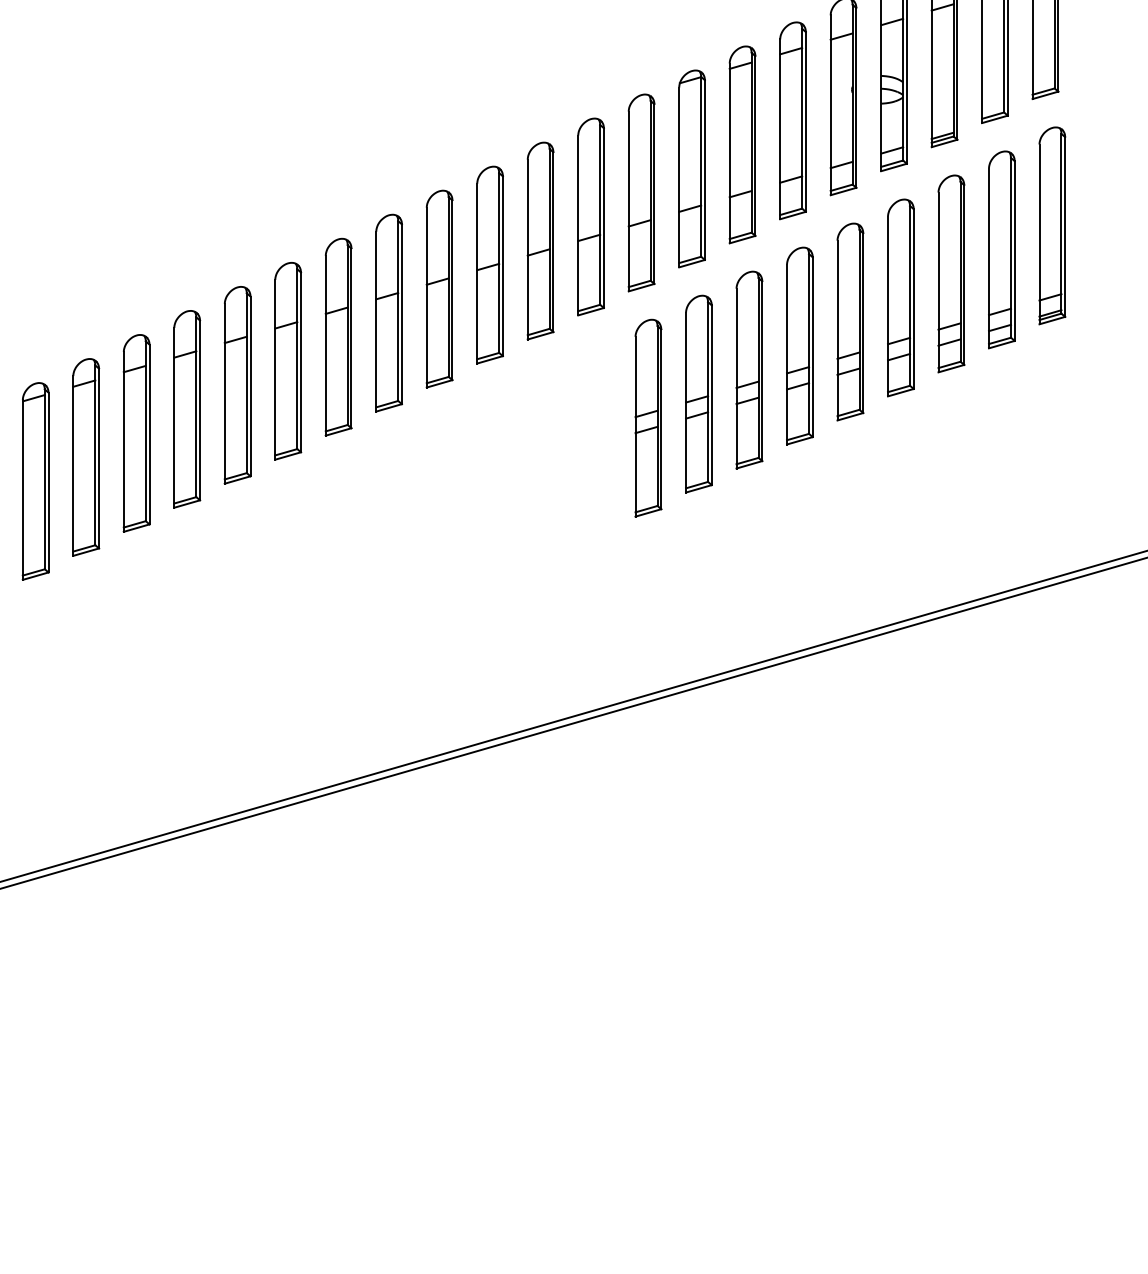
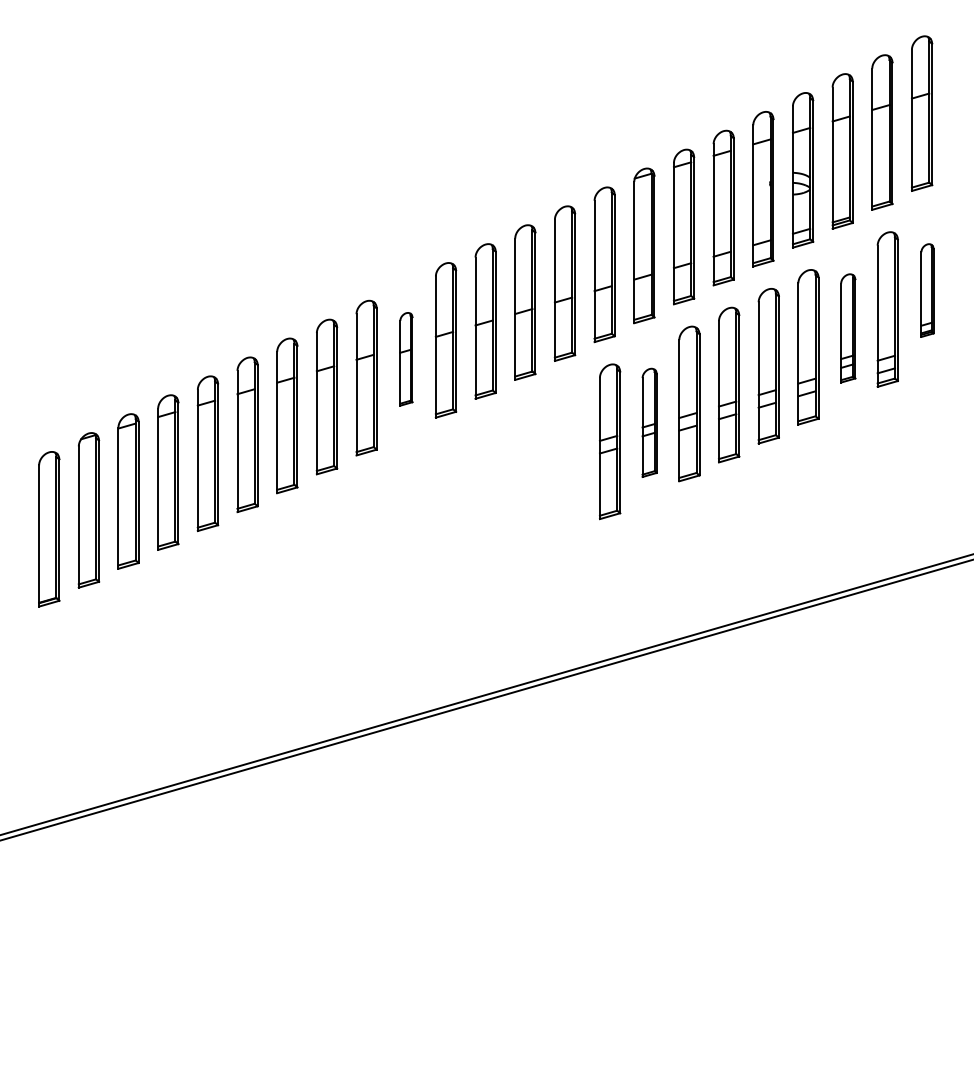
part: (1052, 225) -> (927, 290), size x0.6
part: (951, 274) -> (848, 328), size x0.7
part: (389, 313) -> (406, 359), size x0.6
part: (698, 393) -> (649, 422), size x0.7

